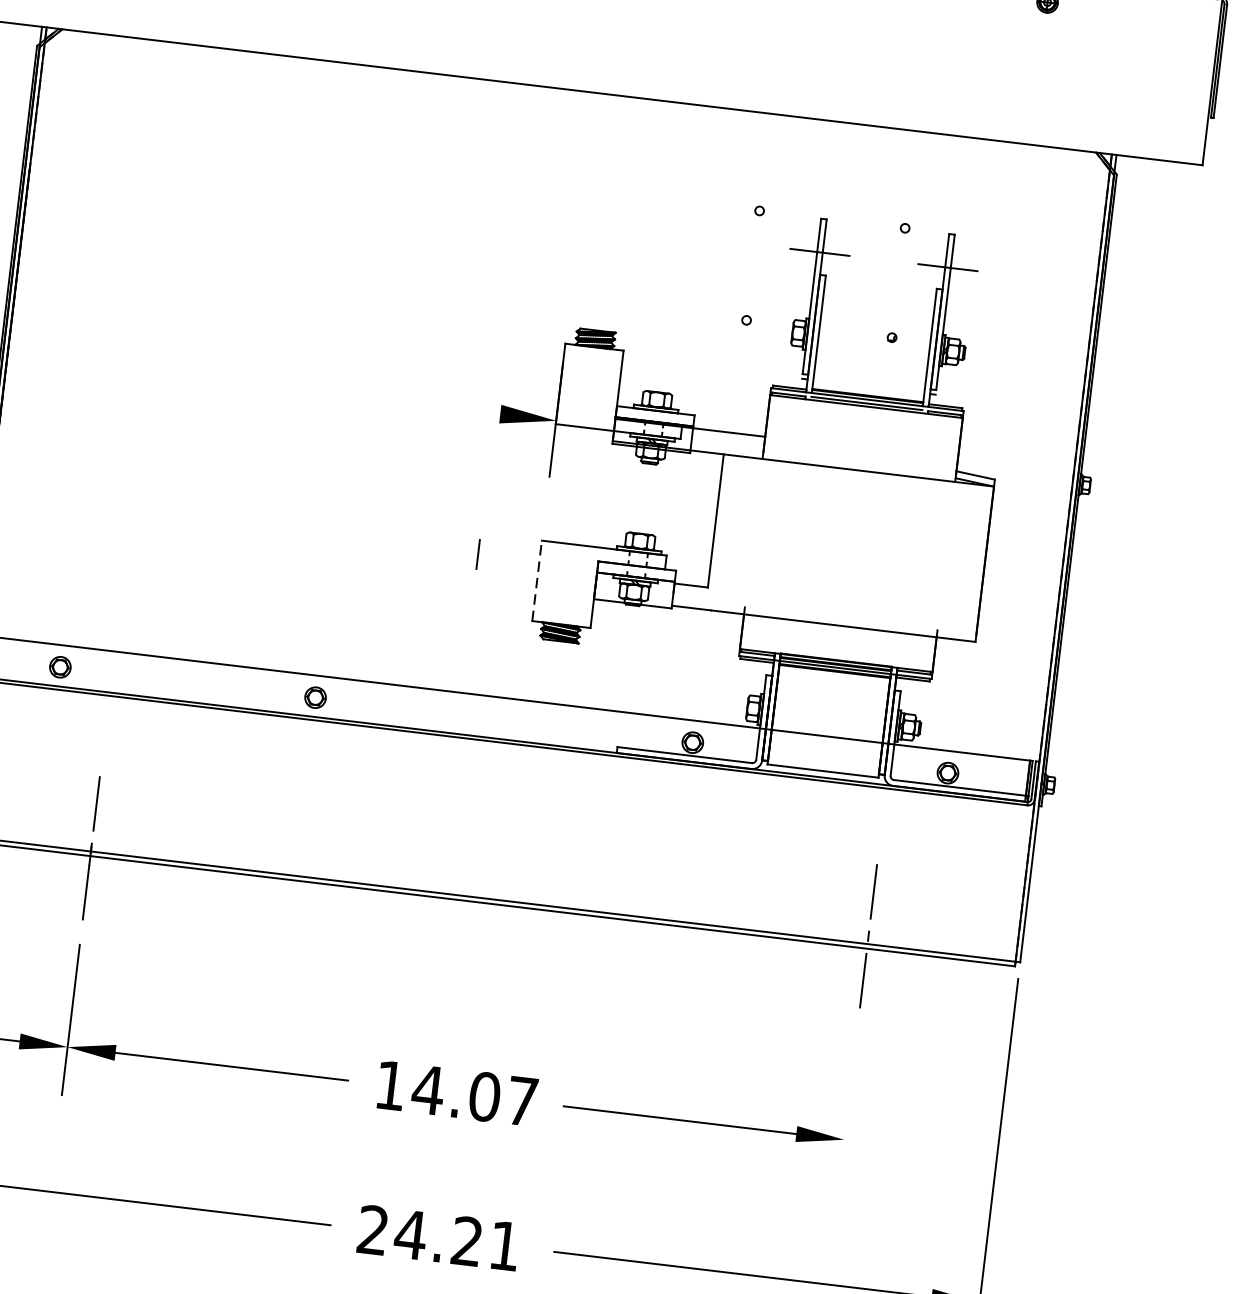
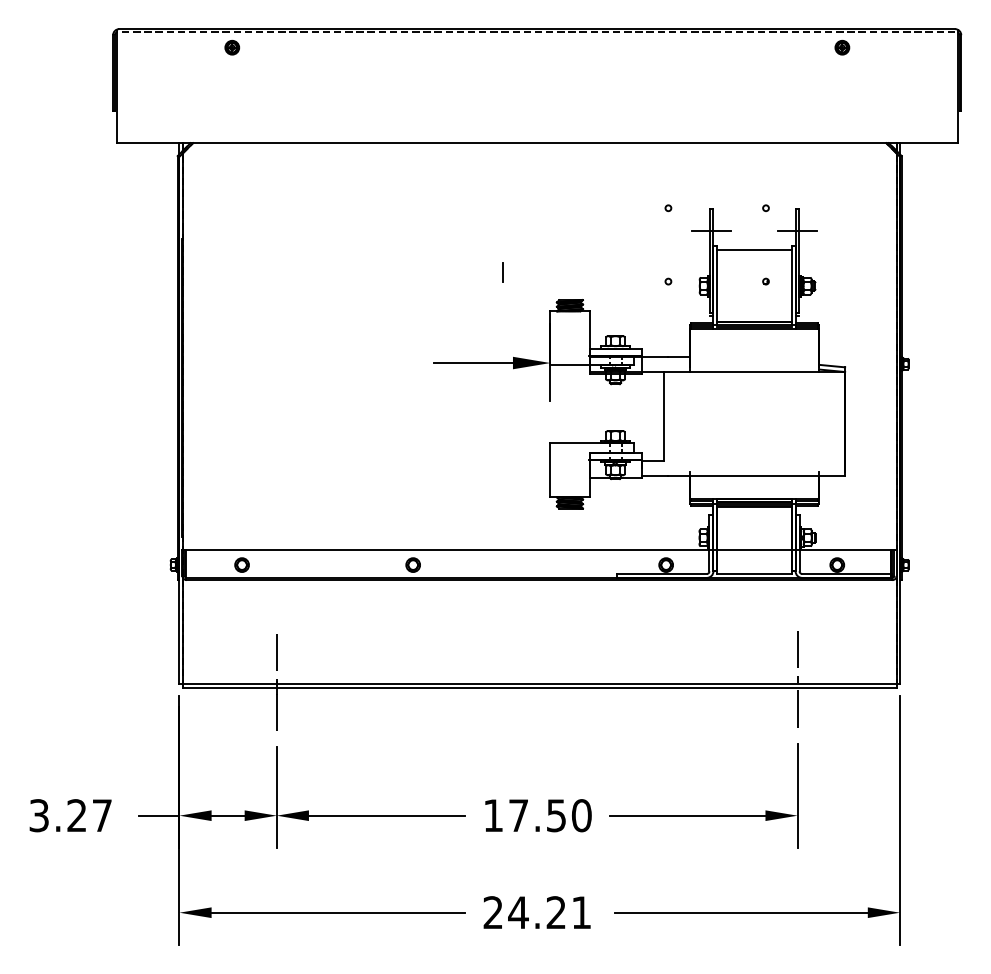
line: (880, 289) -> (754, 250), added
line: (439, 407) -> (472, 363), added
line: (476, 554) -> (502, 272), moved
line: (537, 581) -> (550, 470), dashed -> solid
text: (474, 1095) -> (549, 815), 14.07 -> 17.50
line: (847, 1109) -> (797, 795), added

